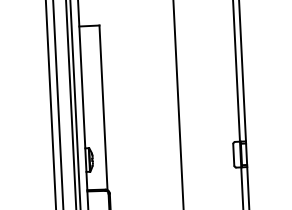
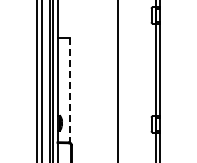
line: (103, 109) -> (70, 91), solid -> dashed

